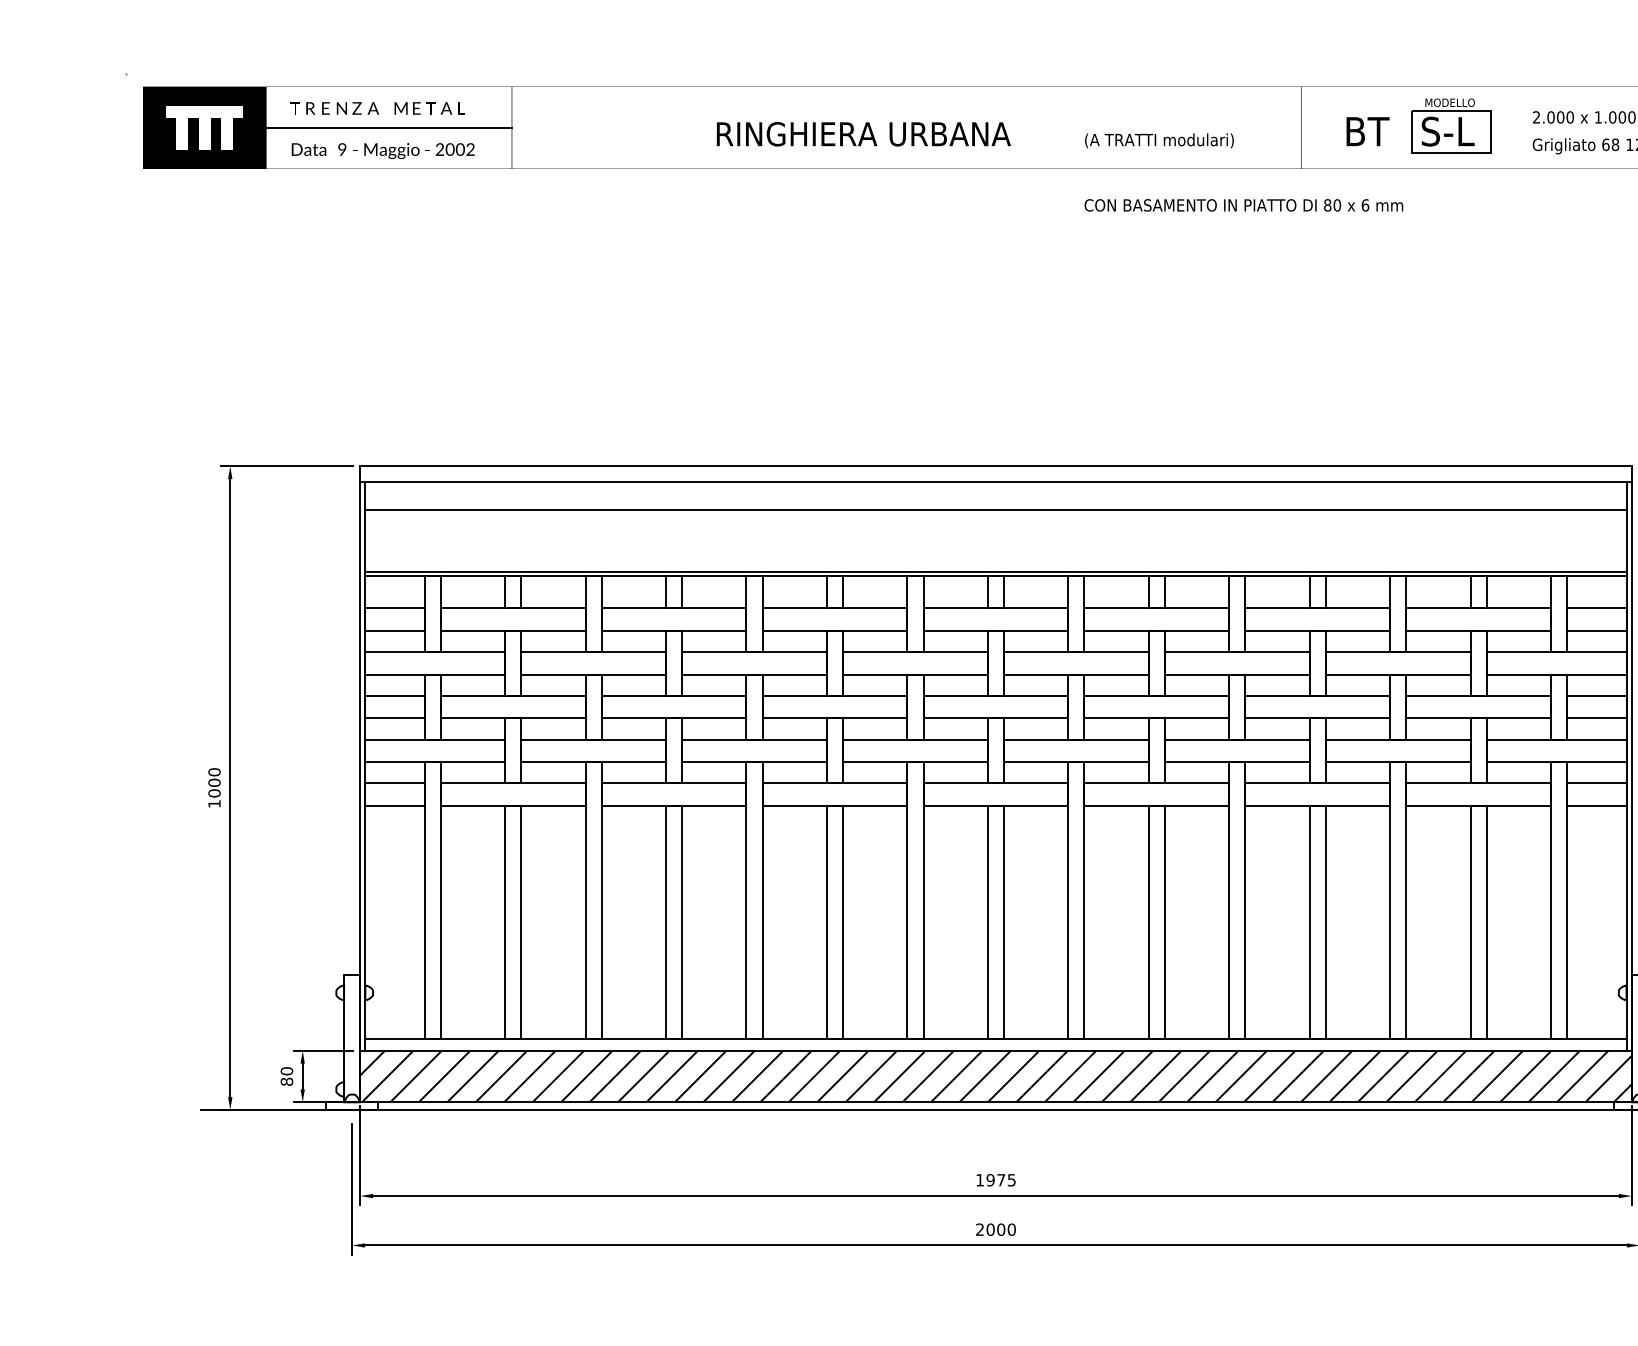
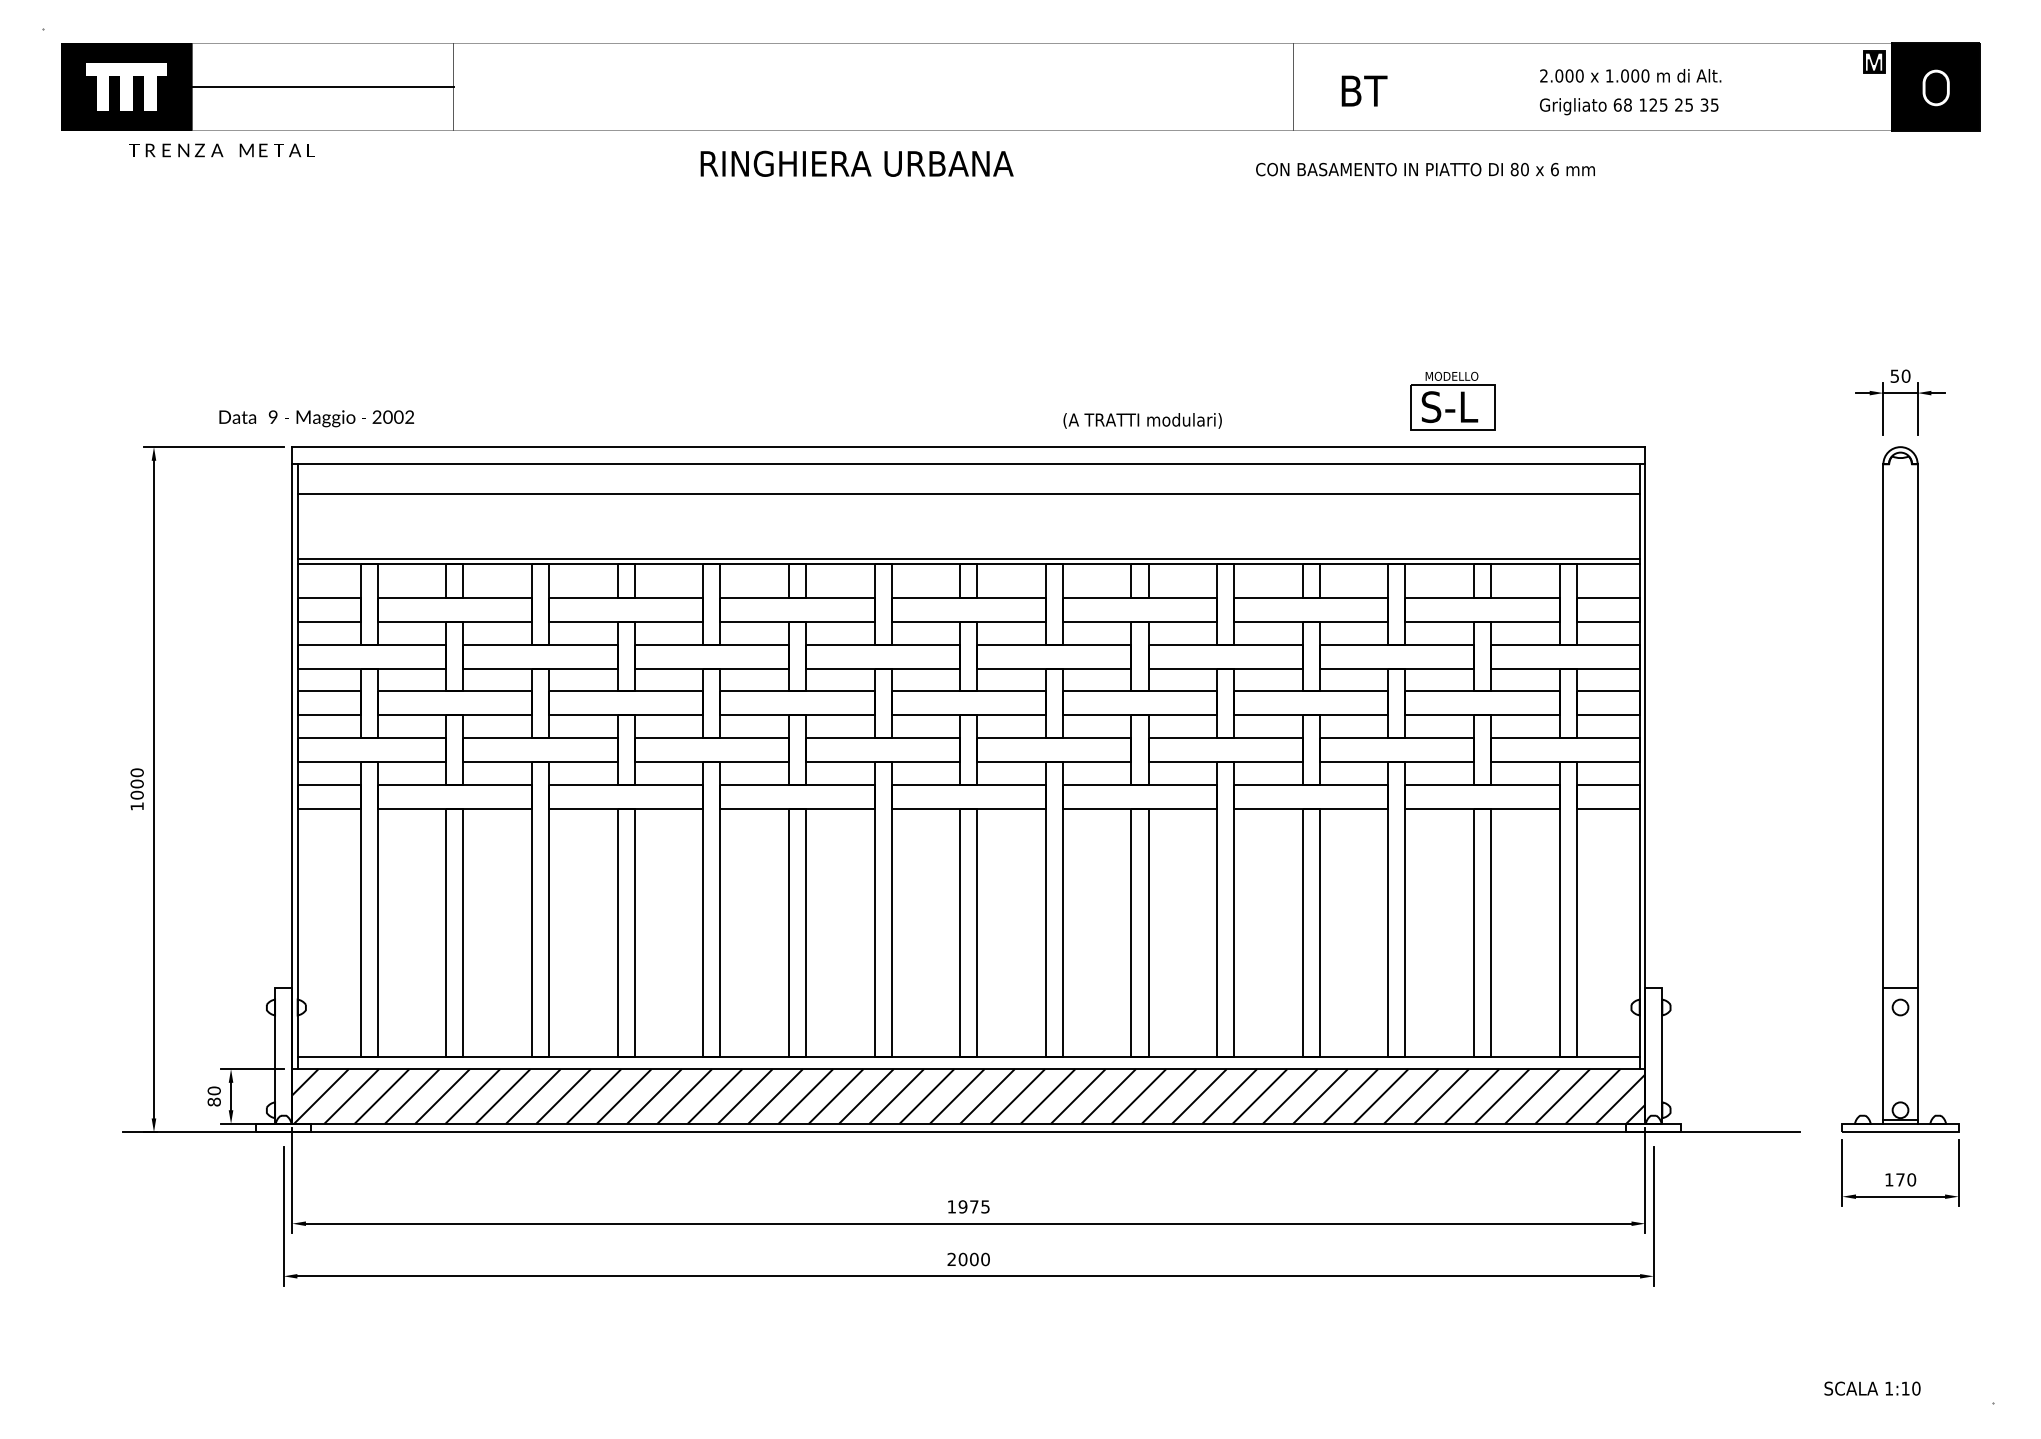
text: (377, 108) -> (221, 150), moved
part: (1450, 125) -> (1452, 400), moved
text: (863, 133) -> (856, 163), moved
text: (1159, 140) -> (1142, 420), moved
text: (383, 150) -> (316, 418), moved
text: (1243, 205) -> (1425, 169), moved

